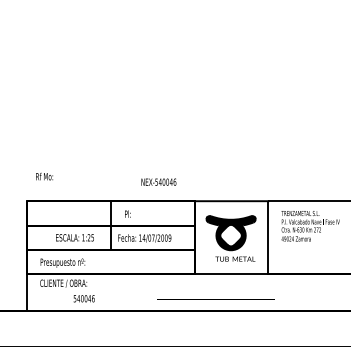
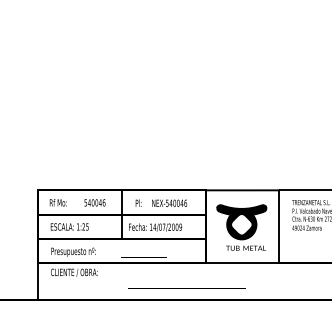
text: (44, 176) -> (58, 202), moved
text: (158, 181) -> (169, 202), moved
text: (74, 237) -> (69, 226), moved
text: (83, 298) -> (94, 202), moved
text: (215, 299) -> (186, 288), moved

